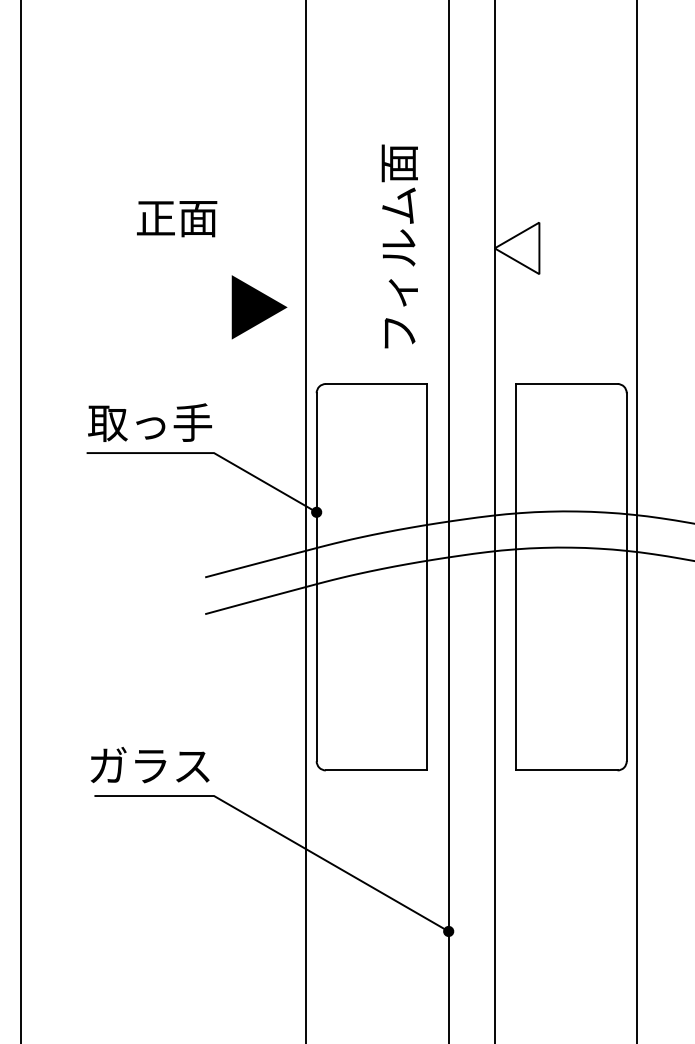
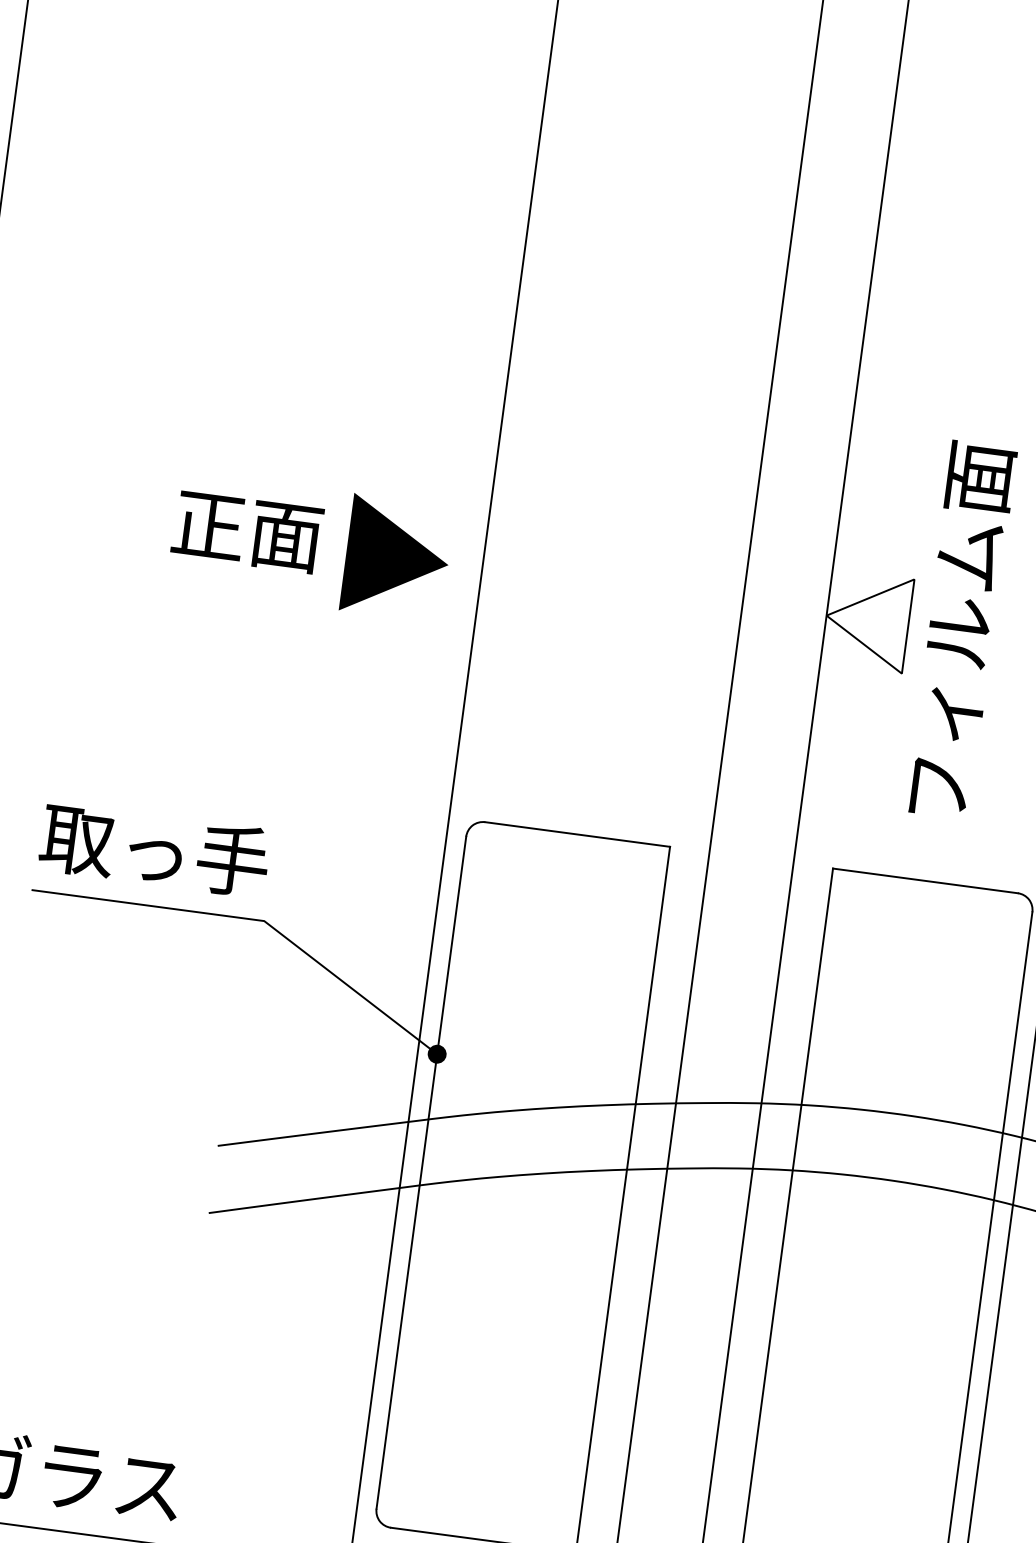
text: (177, 219) -> (248, 533), moved
text: (399, 246) -> (959, 629), moved
part: (259, 307) -> (397, 558), moved

